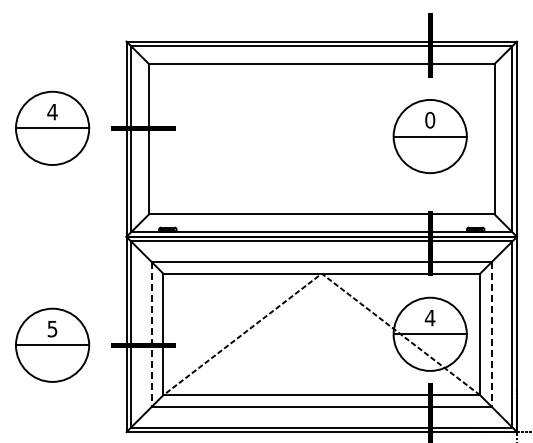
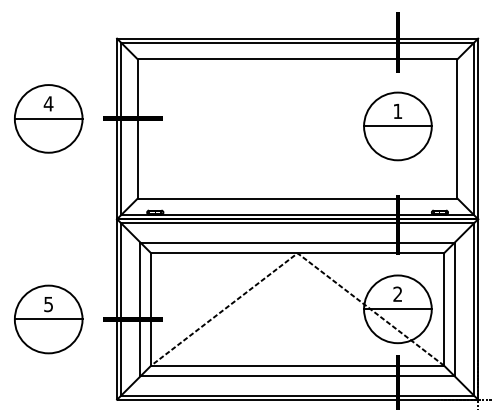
text: (430, 119) -> (398, 110), 0 -> 1
text: (429, 317) -> (397, 293), 4 -> 2
line: (151, 334) -> (140, 309), dashed -> solid
line: (491, 334) -> (454, 309), dashed -> solid

